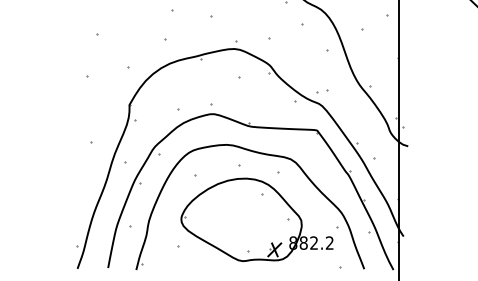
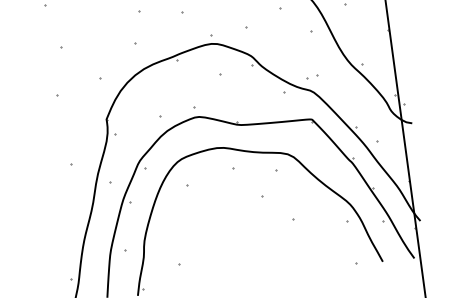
part: (256, 219) -> (259, 224), removed

